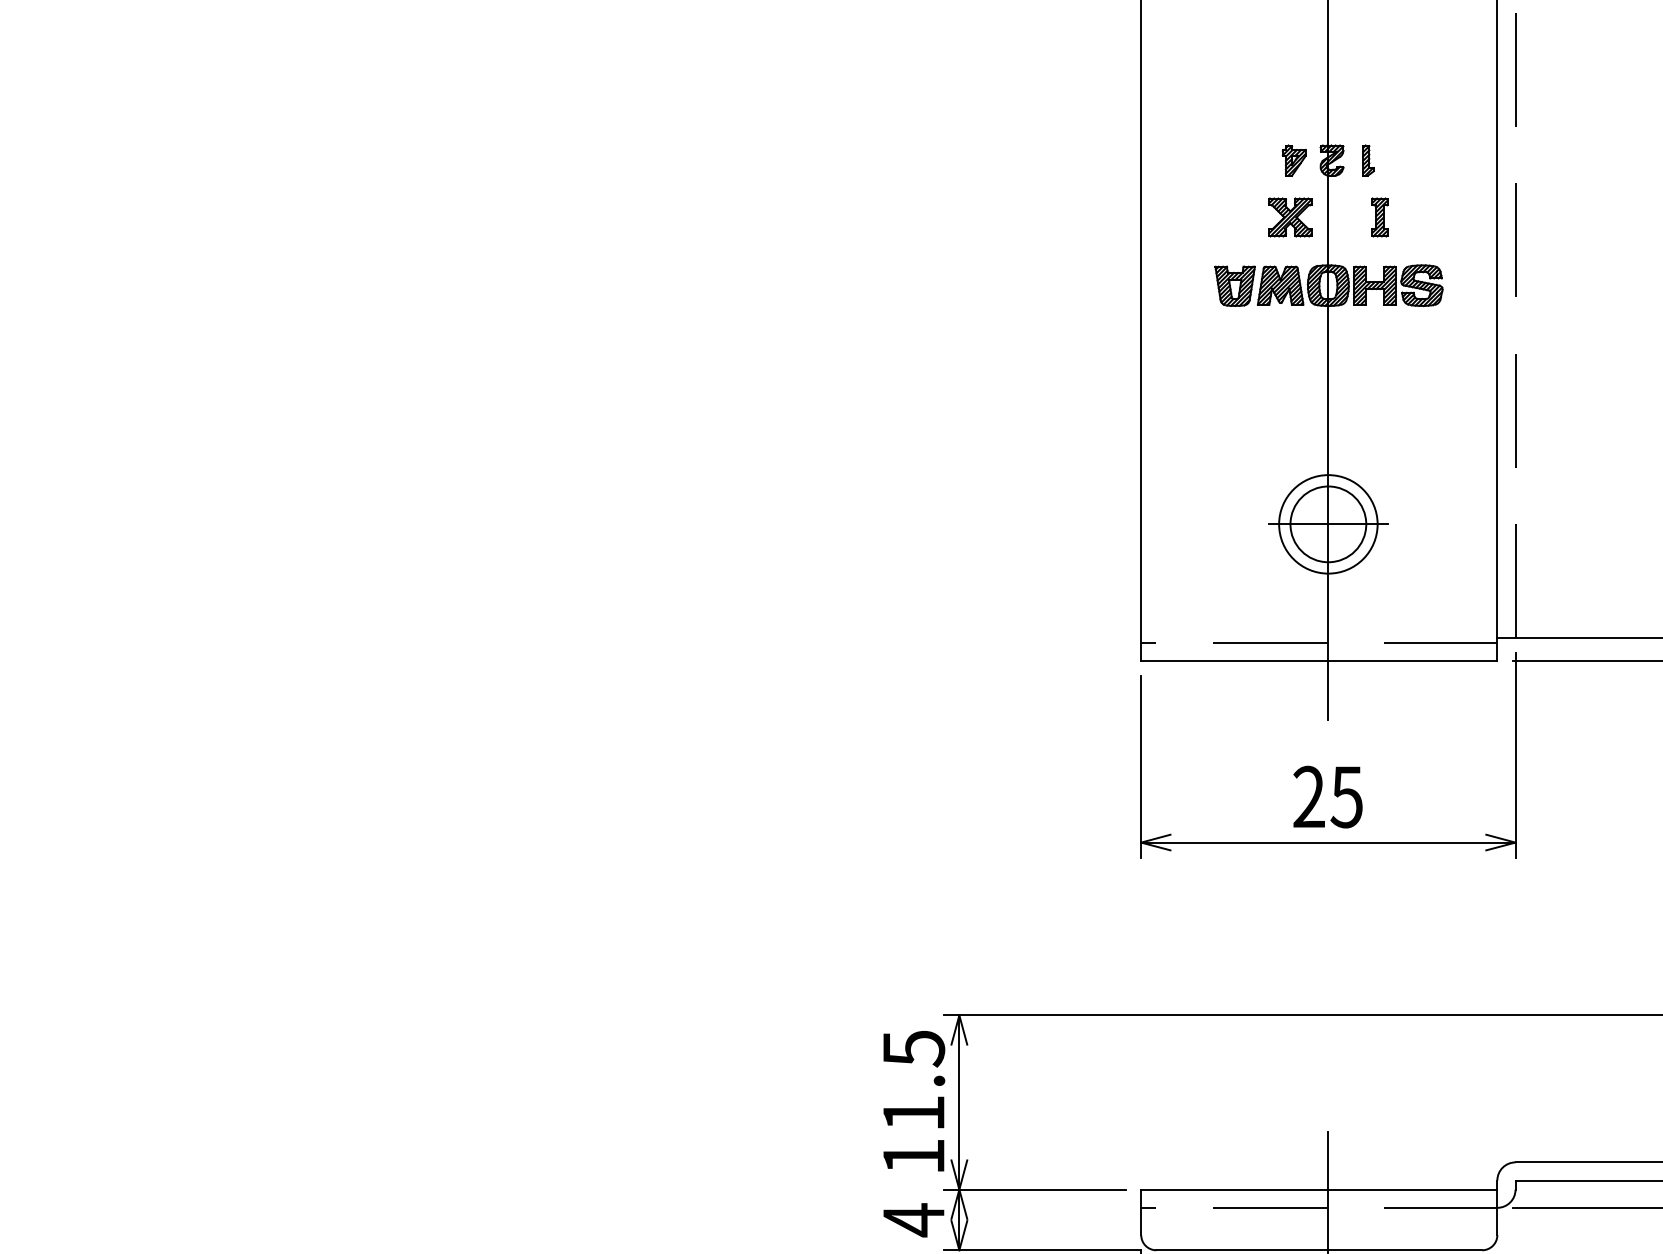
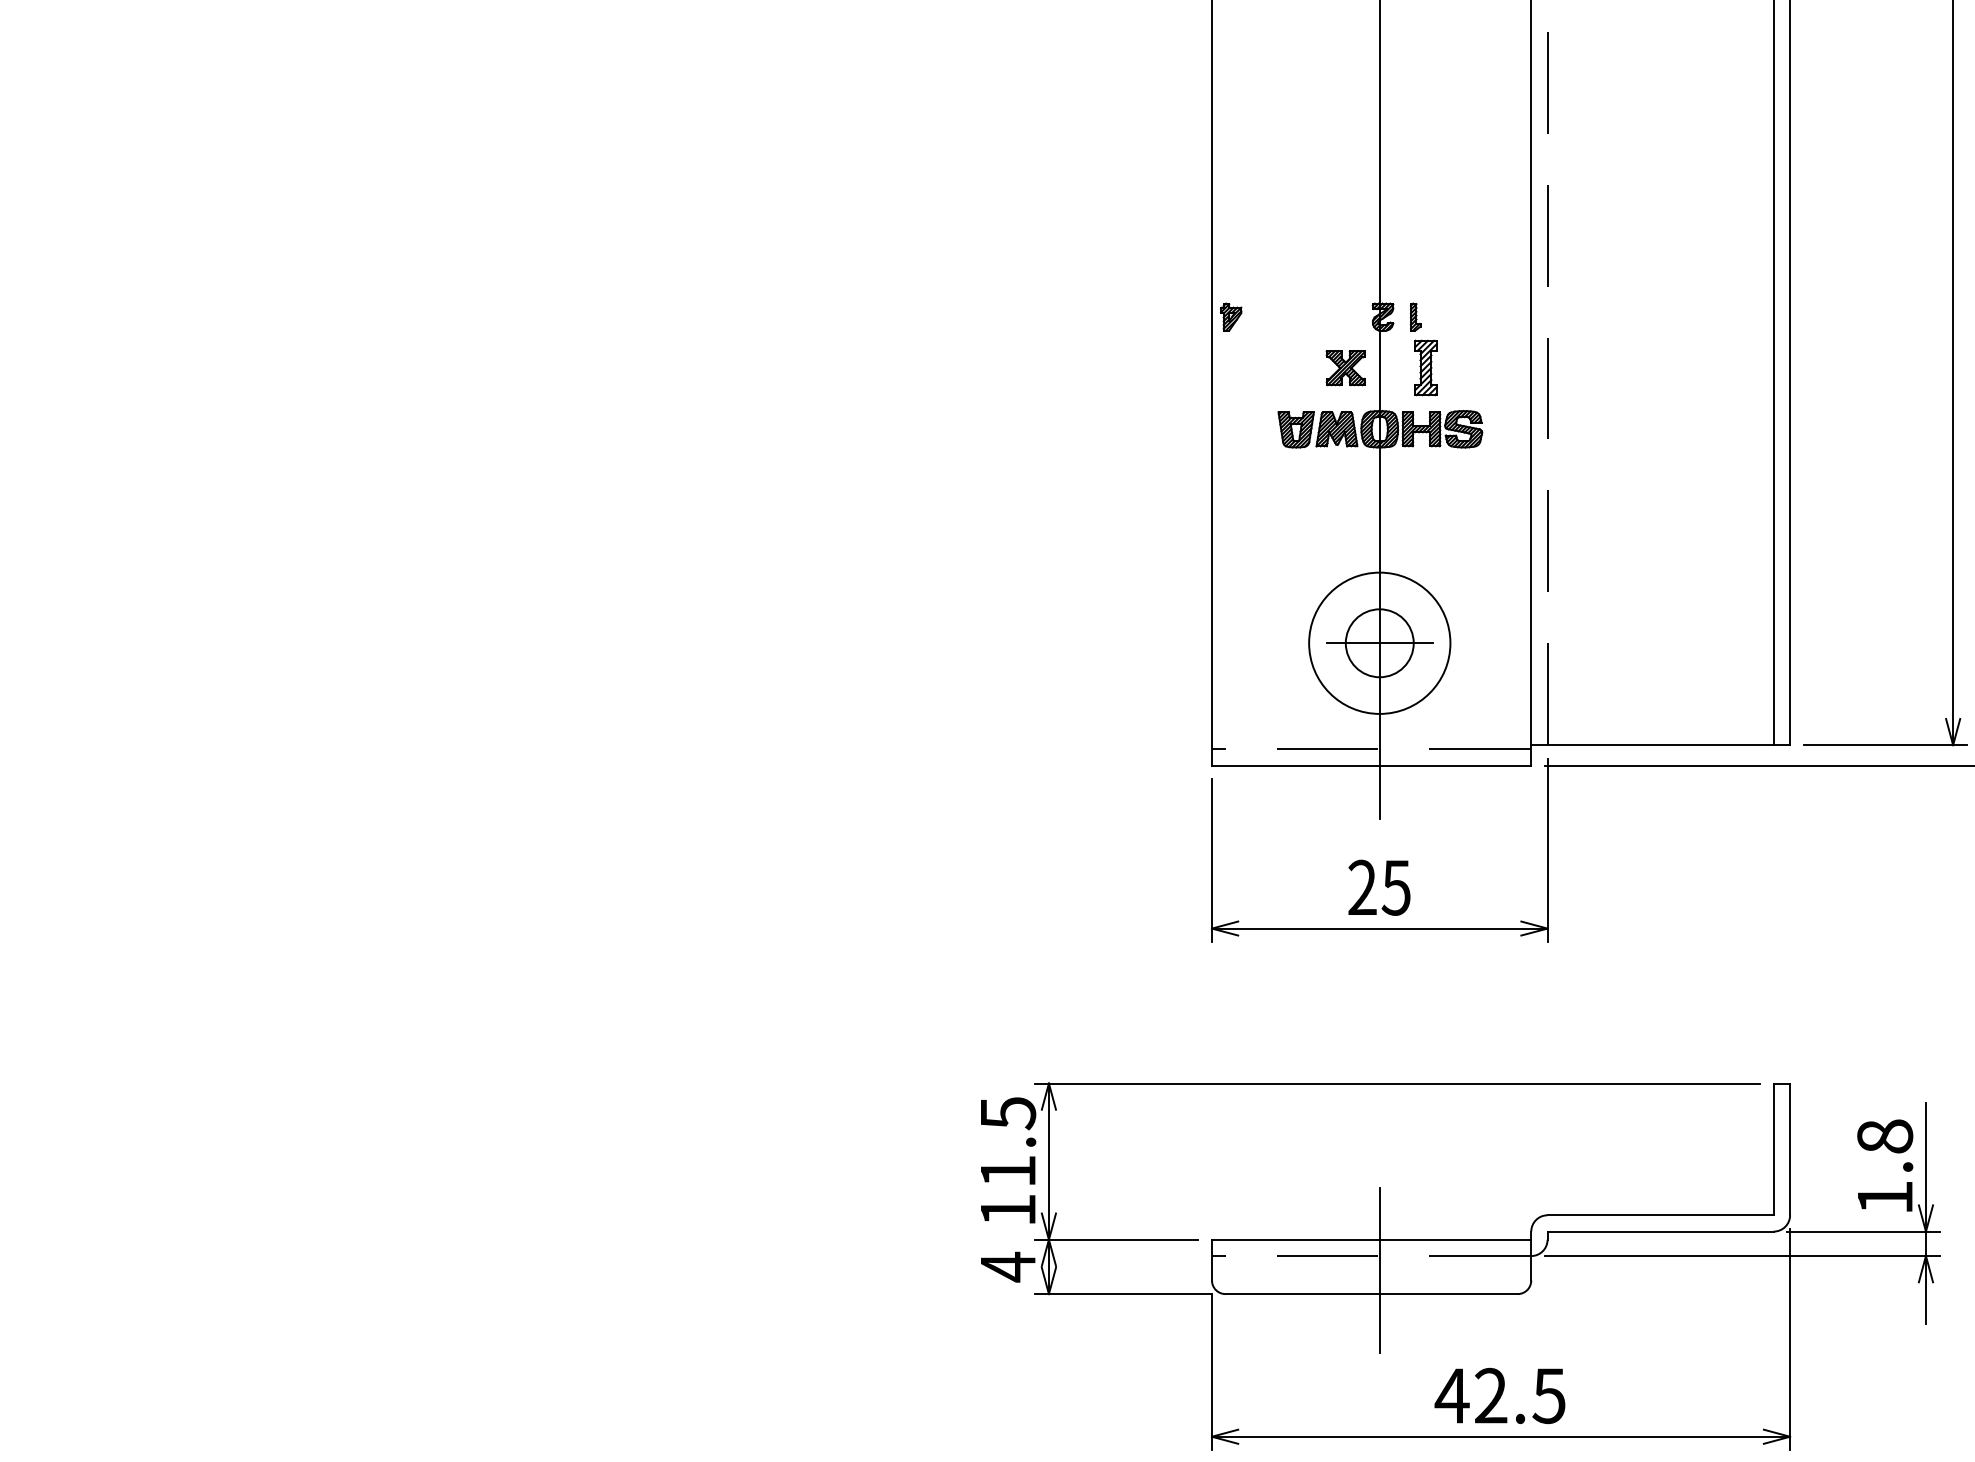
part: (1294, 159) -> (1231, 316), moved
part: (1379, 217) -> (1425, 368), size x1.6
circle: (1328, 524) -> (1379, 643), size x1.6

